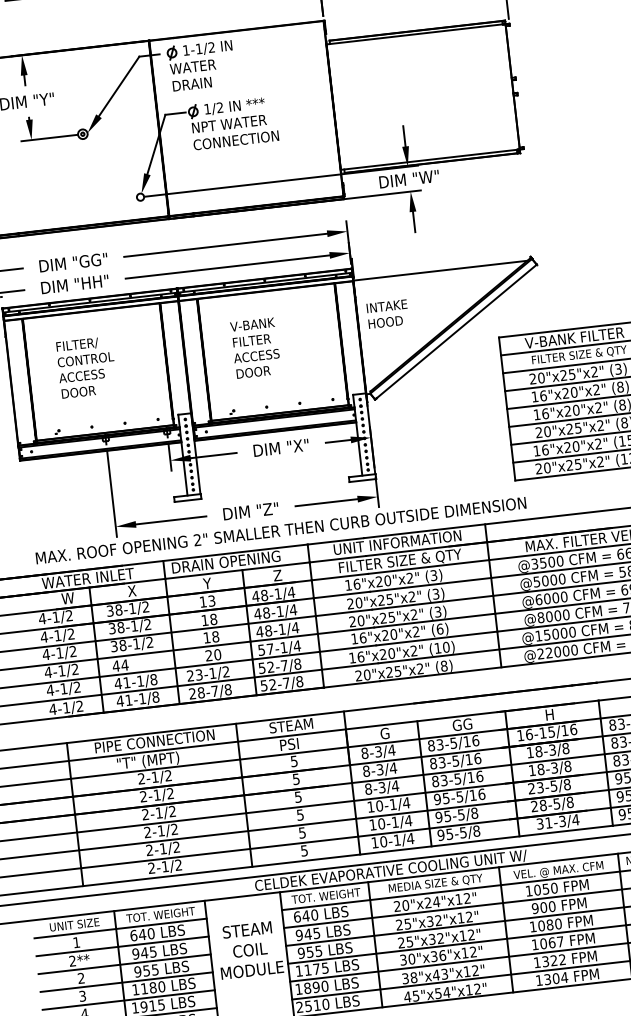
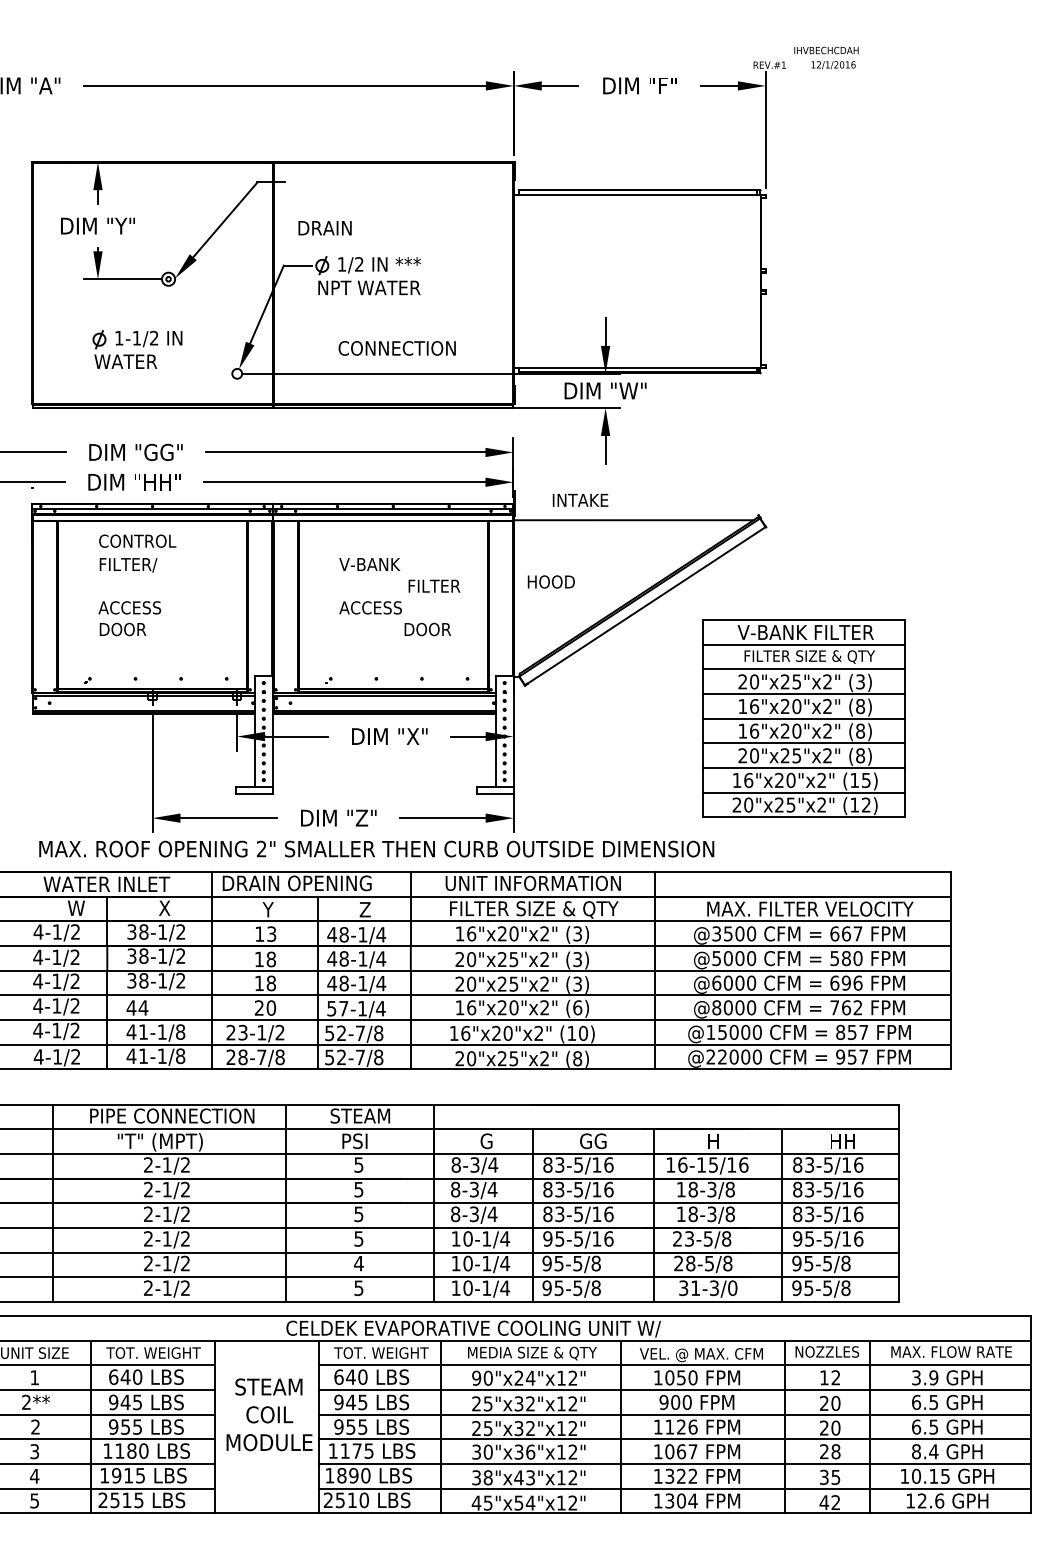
part: (200, 57) -> (137, 349), moved
text: (235, 140) -> (396, 348), moved
text: (386, 305) -> (580, 499), moved
text: (251, 340) -> (434, 585), moved
text: (85, 359) -> (137, 540), moved
text: (253, 372) -> (427, 629), moved
text: (575, 820) -> (732, 1288), 31-3/4 -> 31-3/0
text: (302, 832) -> (358, 1263), 5 -> 4
text: (397, 905) -> (476, 1377), 20"x24"x12" -> 90"x24"x12"
text: (550, 924) -> (681, 1426), 1080 -> 1126

